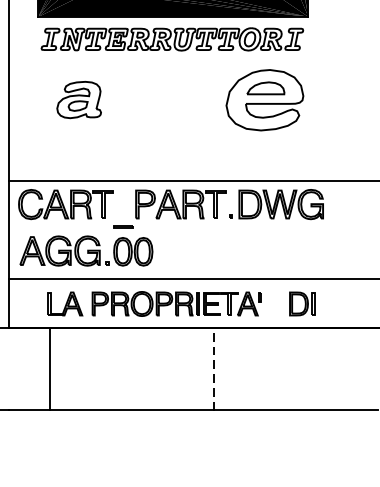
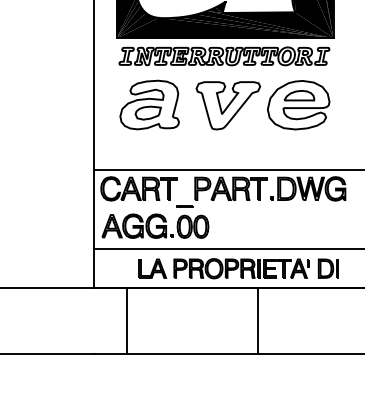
part: (79, 99) -> (149, 104), size x1.67
part: (177, 100) -> (228, 105), added
part: (153, 303) -> (223, 268), moved
line: (214, 369) -> (258, 321), dashed -> solid

